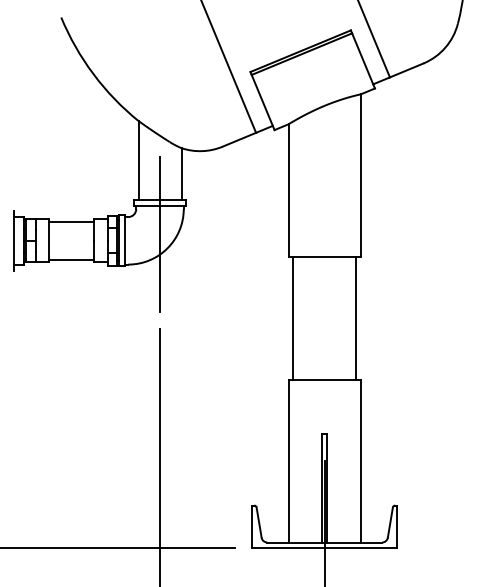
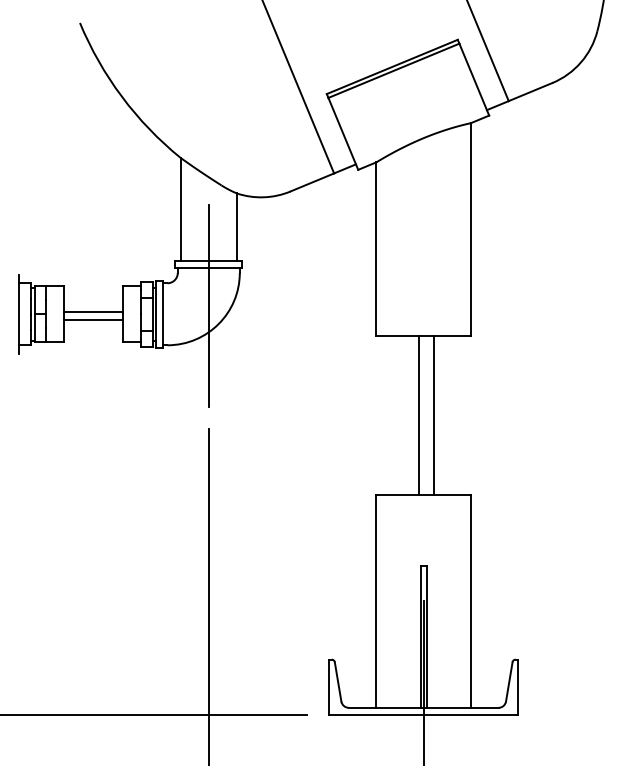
line: (71, 221) -> (93, 312), moved
line: (71, 260) -> (93, 320), moved
line: (293, 318) -> (419, 415), moved
line: (356, 318) -> (434, 415), moved

